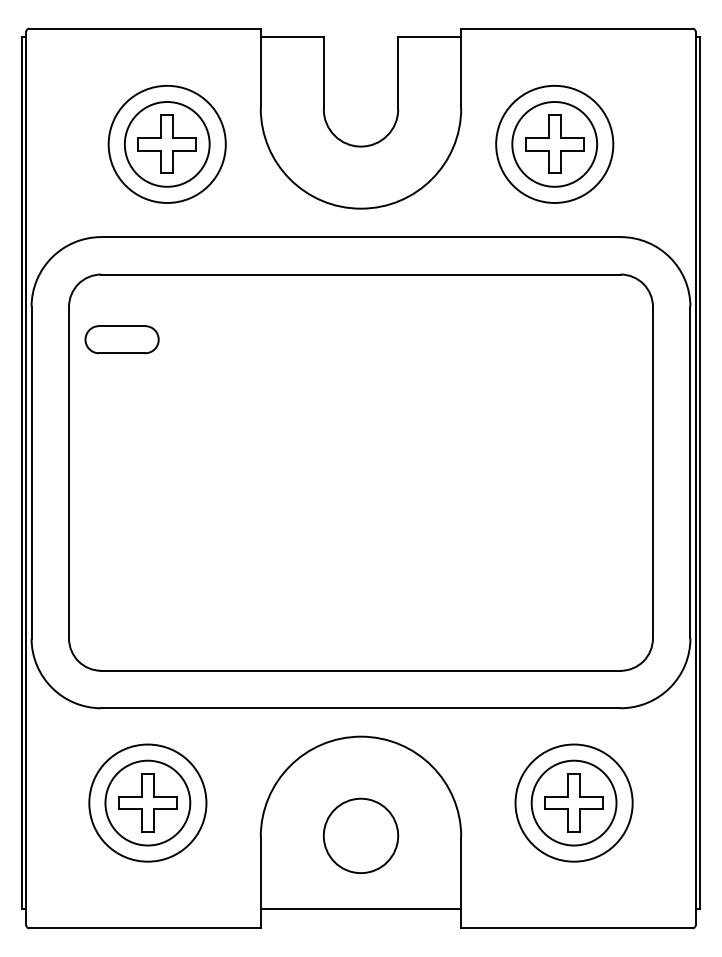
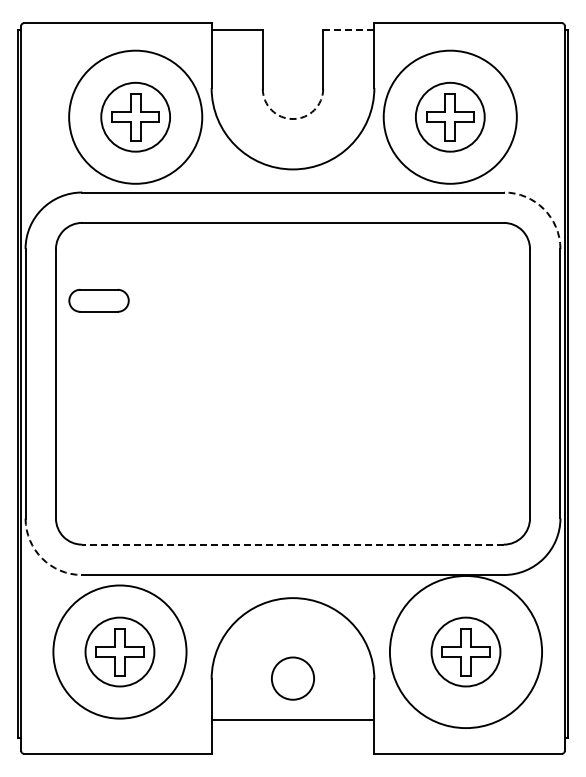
line: (429, 36) -> (348, 29), solid -> dashed
circle: (167, 143) -> (135, 116), size x1.4
circle: (553, 143) -> (449, 116), size x1.4
arc: (360, 147) -> (292, 119), solid -> dashed
arc: (669, 258) -> (543, 209), solid -> dashed
part: (121, 339) -> (98, 300), moved
line: (360, 670) -> (292, 544), solid -> dashed
arc: (52, 687) -> (42, 558), solid -> dashed
circle: (147, 802) -> (119, 651), size x1.4
circle: (573, 802) -> (465, 651), size x1.6
circle: (360, 835) -> (292, 678), size x0.7
line: (360, 908) -> (292, 719), moved

